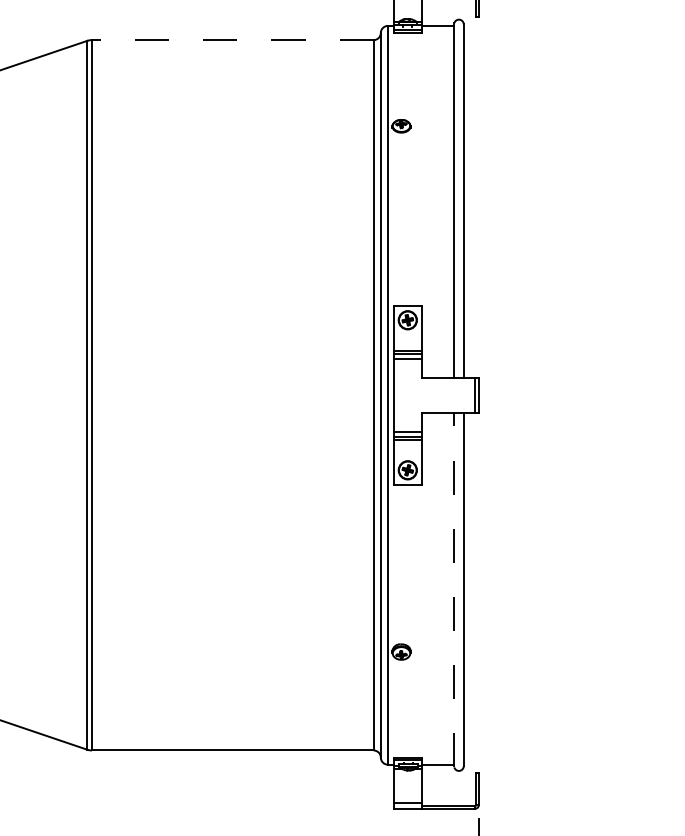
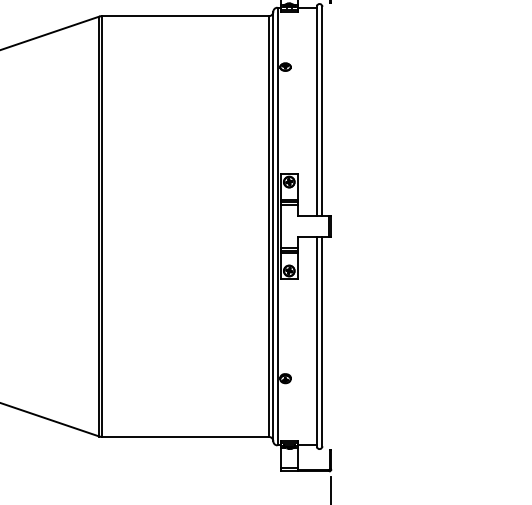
line: (232, 40) -> (185, 16), dashed -> solid
line: (453, 591) -> (316, 342), dashed -> solid

